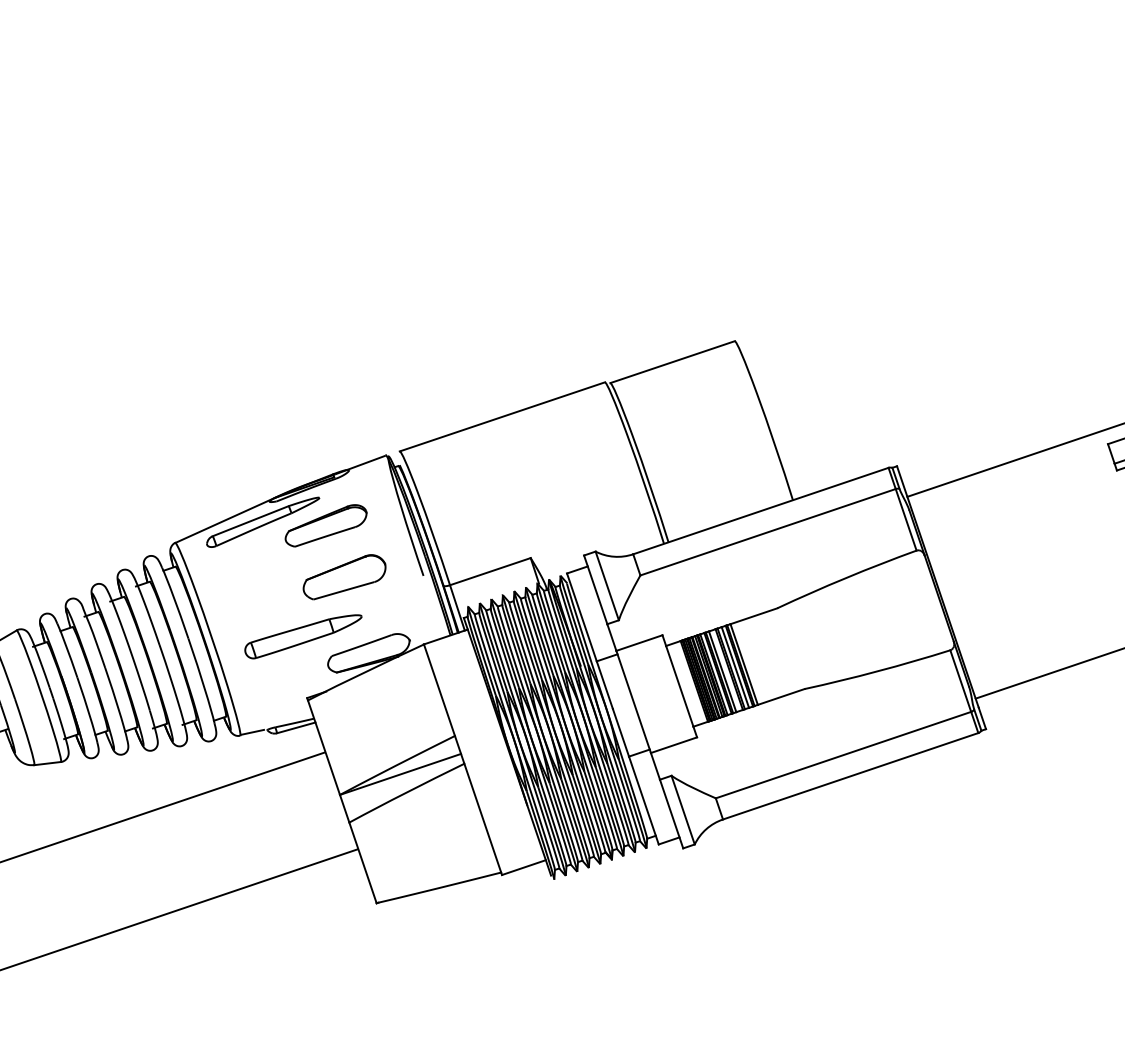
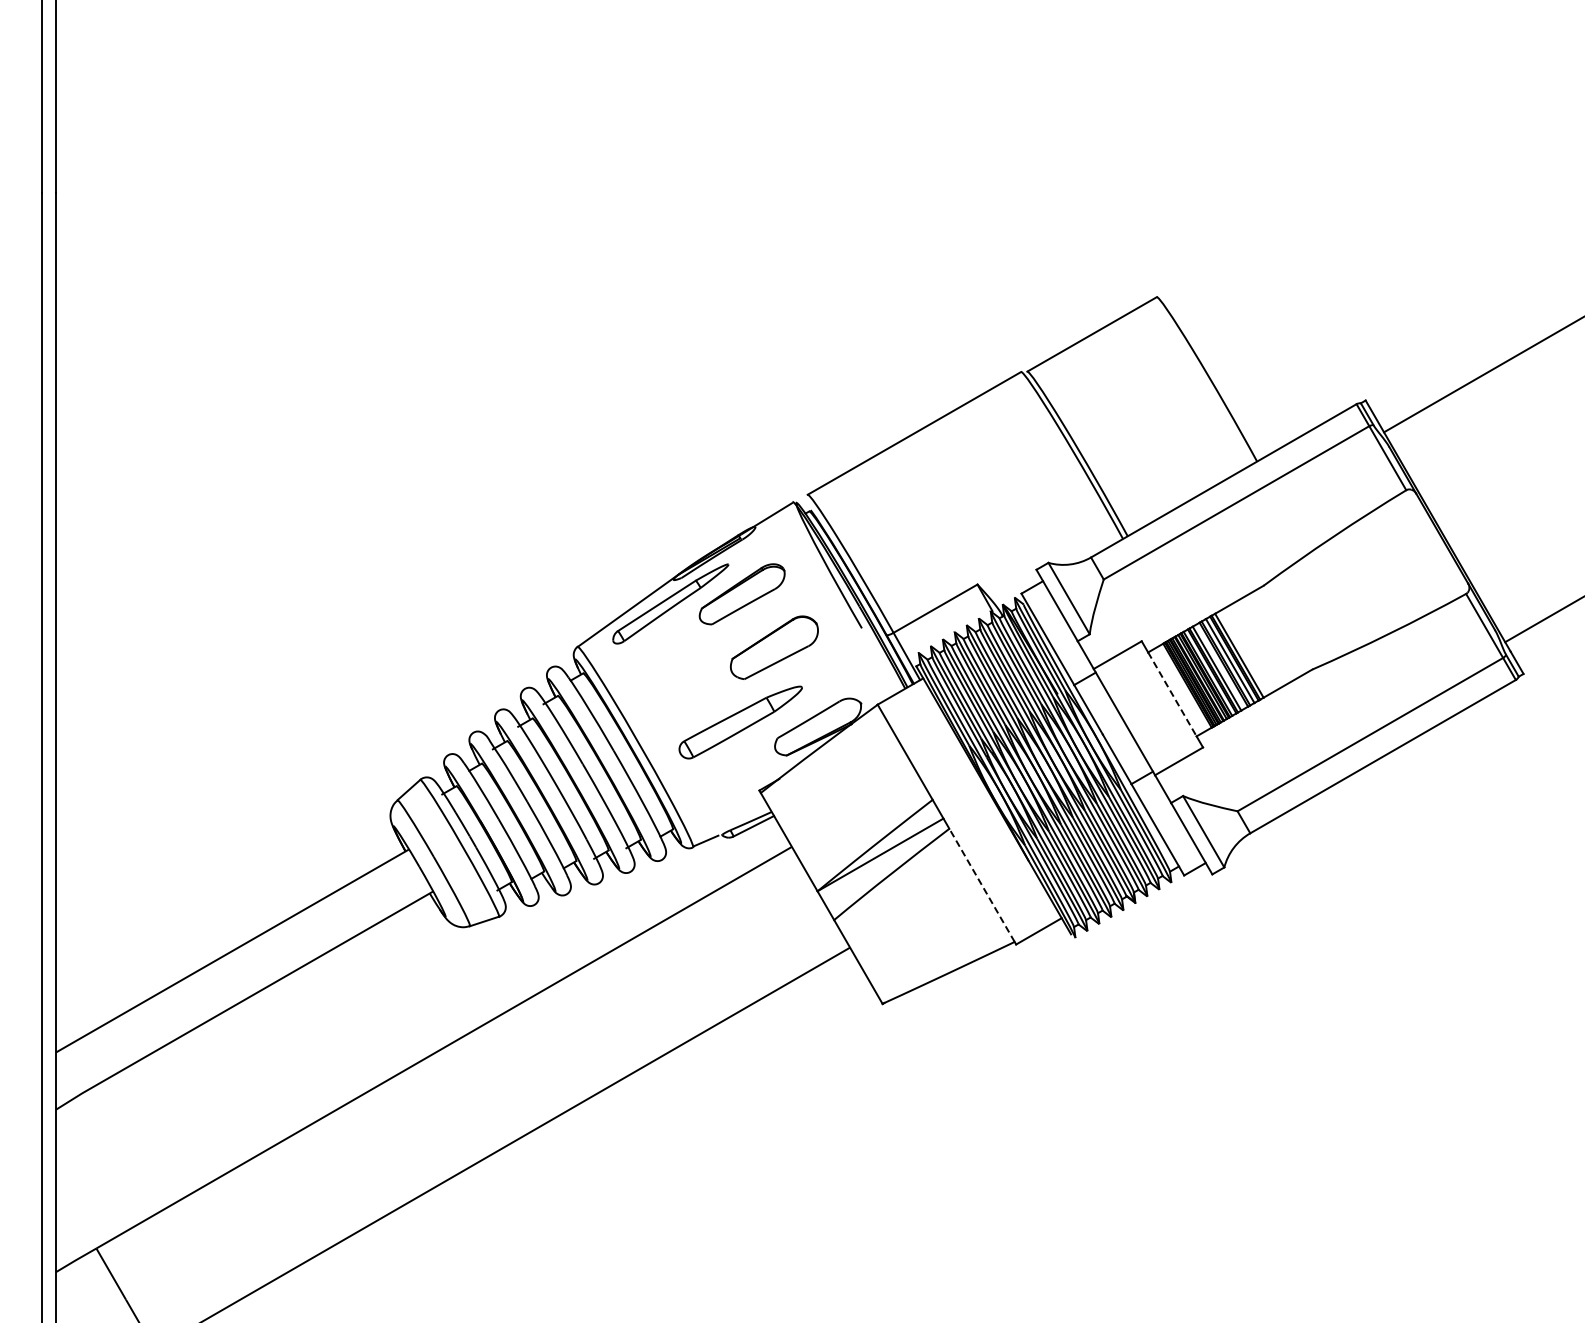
line: (679, 686) -> (1172, 694), solid -> dashed
line: (482, 817) -> (981, 884), solid -> dashed

